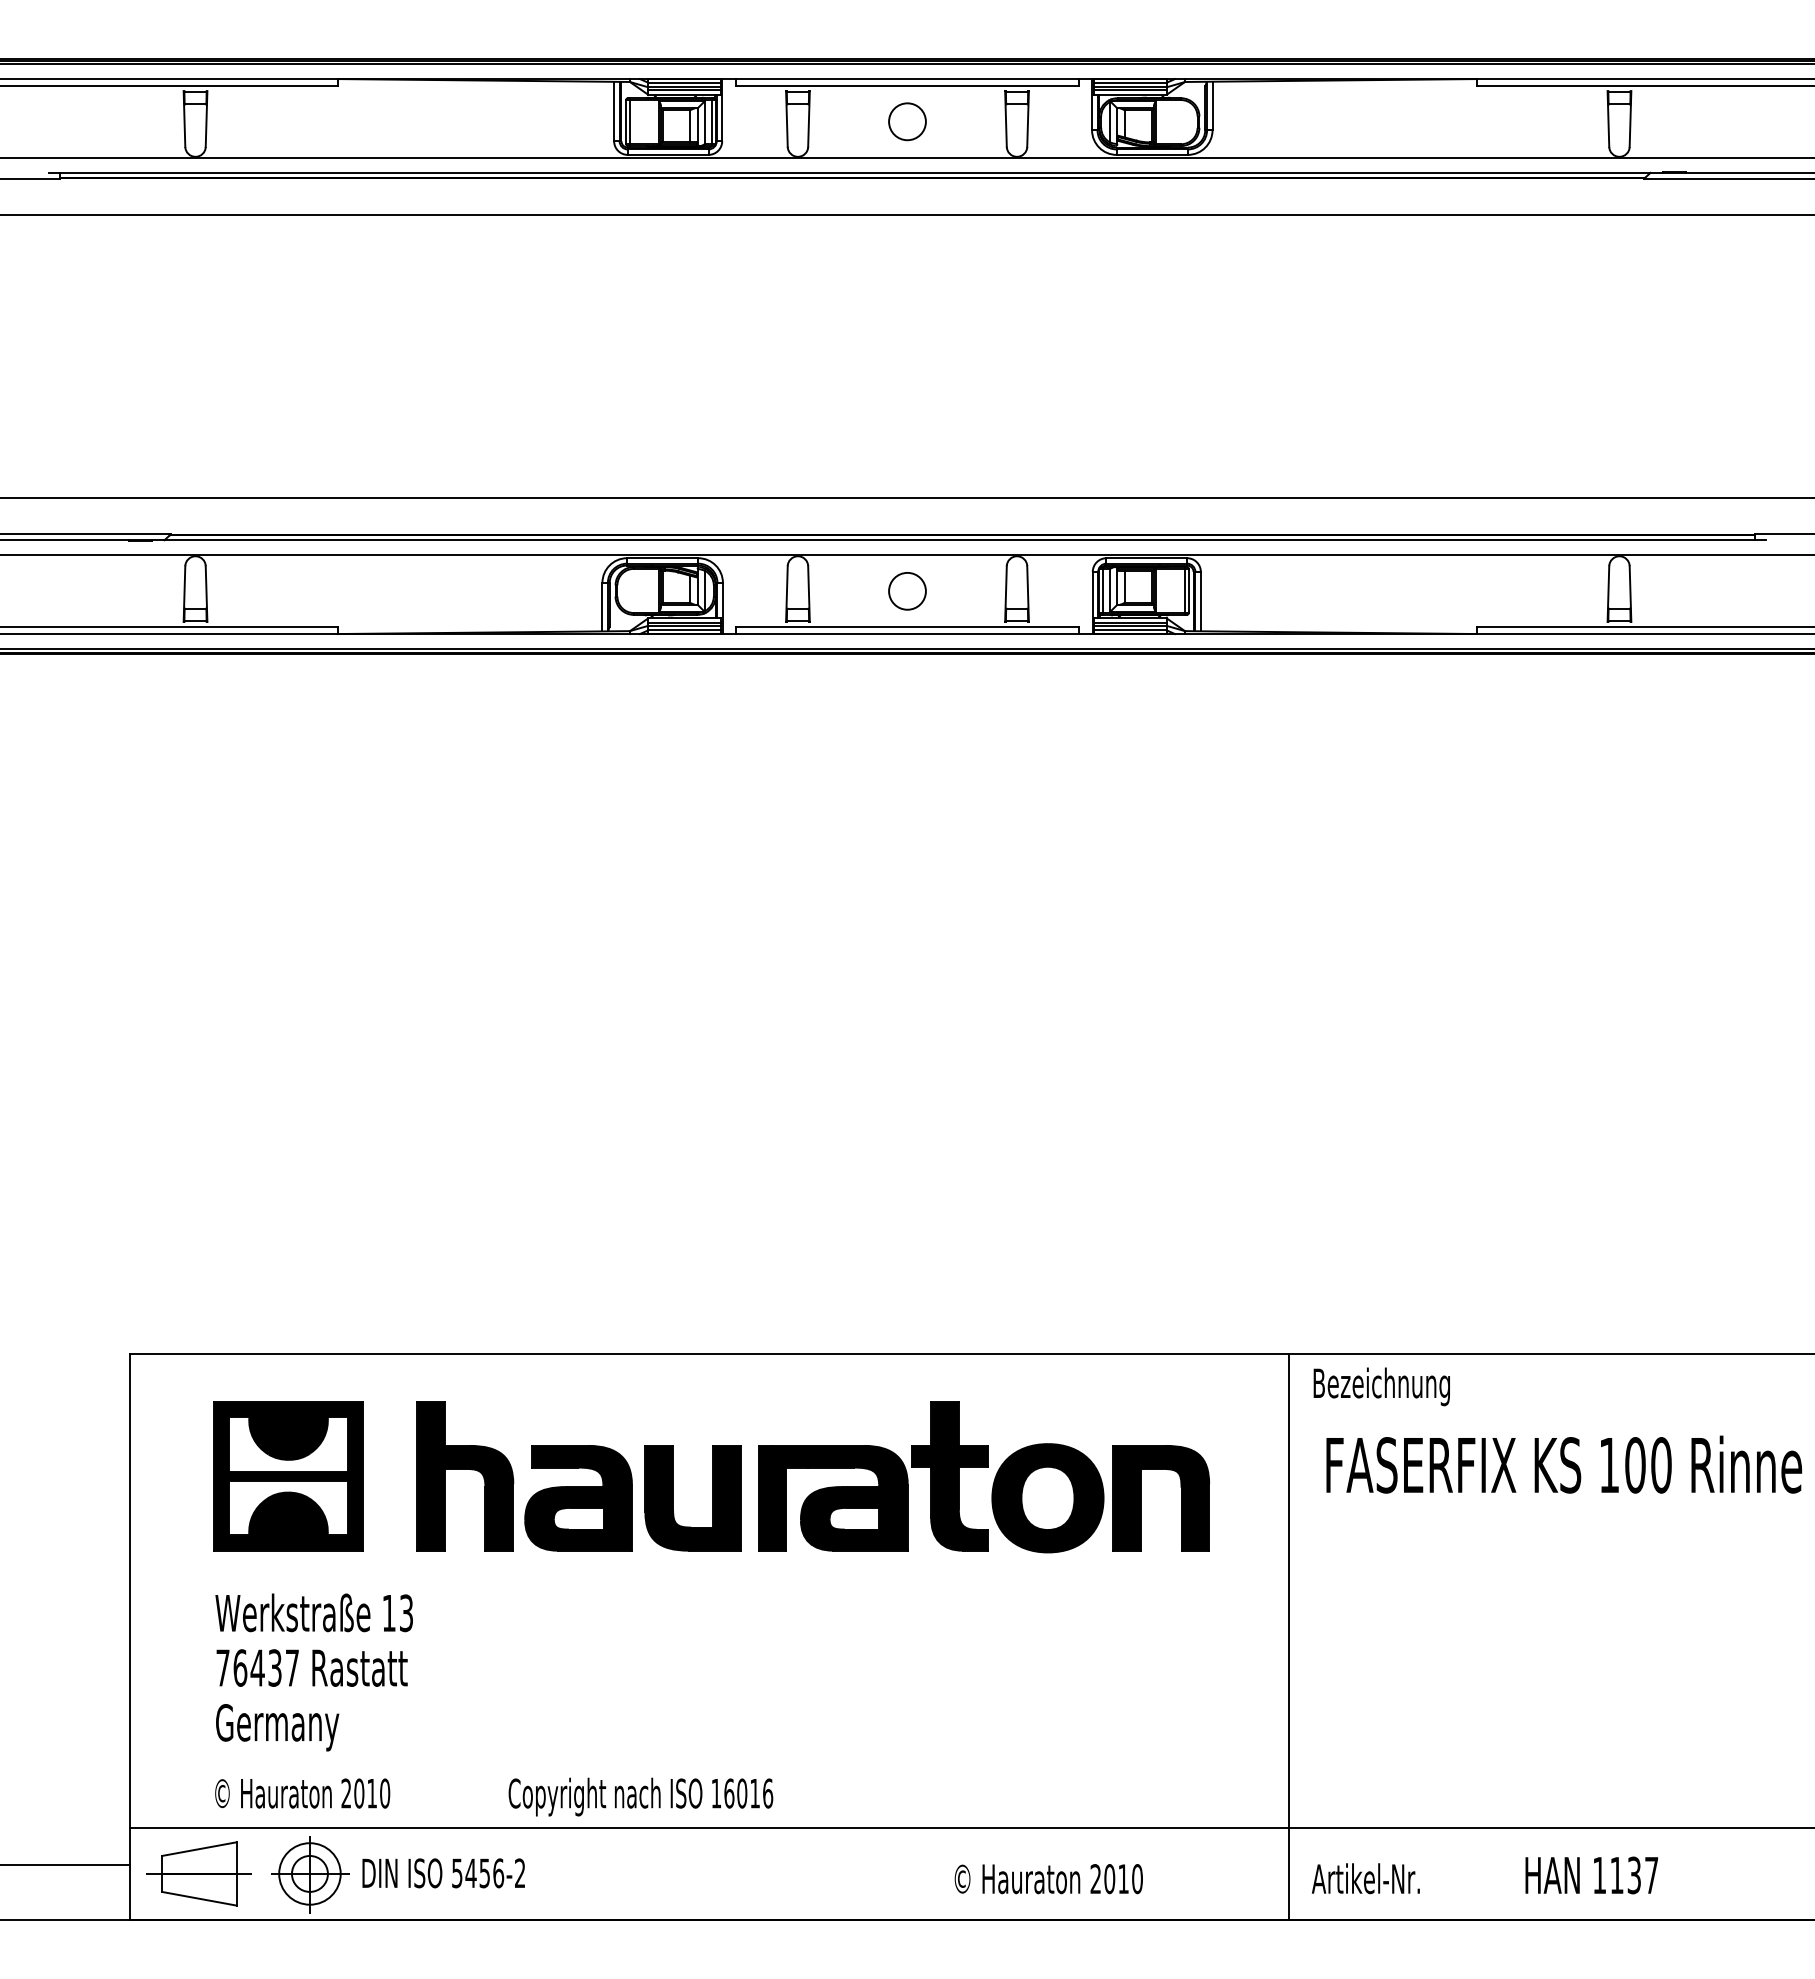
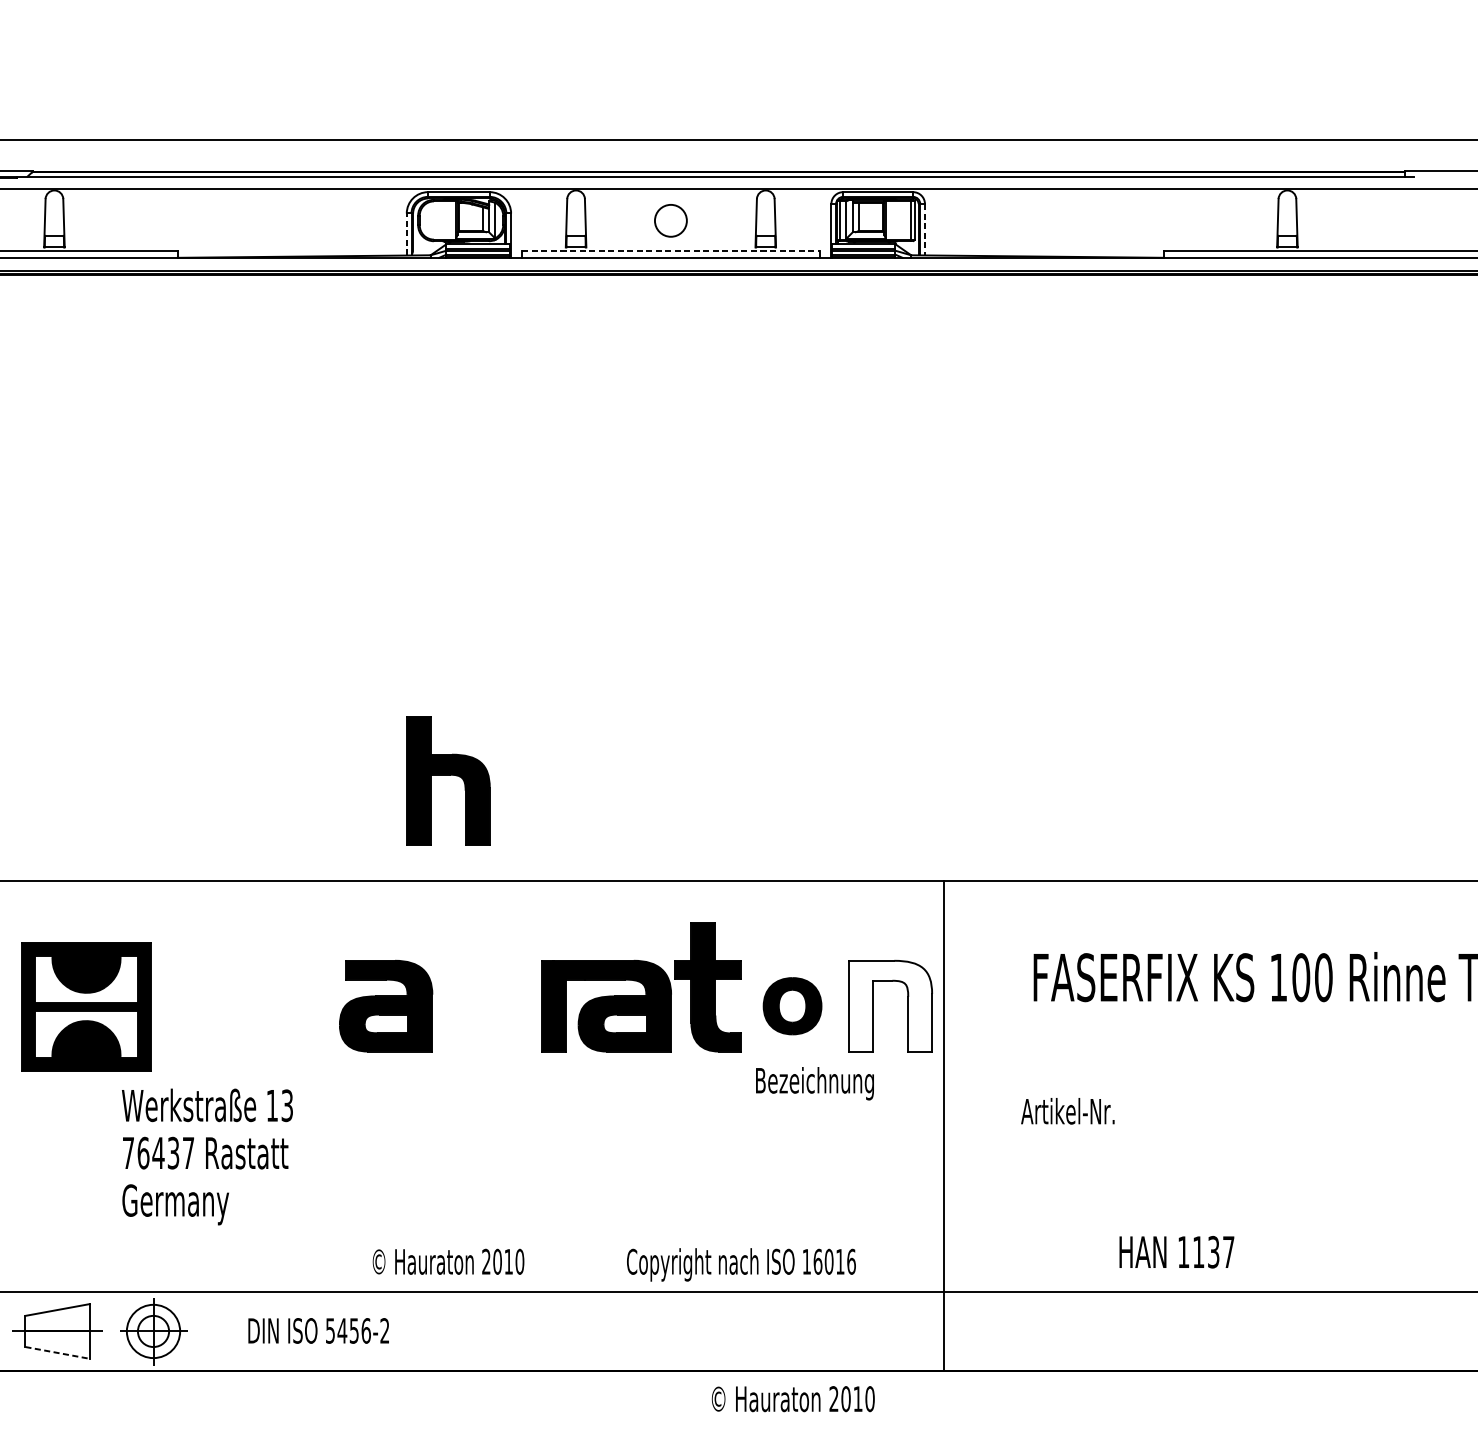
line: (1200, 601) -> (924, 229), solid -> dashed
line: (602, 606) -> (406, 233), solid -> dashed
line: (907, 626) -> (670, 251), solid -> dashed
text: (1381, 1386) -> (814, 1083), moved
part: (465, 1469) -> (448, 775), moved
part: (288, 1476) -> (86, 1007), moved
fill: (1161, 1497) -> (890, 1005), removed
part: (673, 1498) -> (468, 1006), removed
part: (1047, 1498) -> (792, 1006), size x0.6
line: (1288, 1636) -> (943, 1125), moved
text: (313, 1672) -> (206, 1157), moved
text: (494, 1796) -> (614, 1264), moved
text: (443, 1873) -> (318, 1331), moved
text: (1591, 1875) -> (1176, 1252), moved
text: (1365, 1878) -> (1067, 1111), moved
text: (1048, 1879) -> (793, 1399), moved
line: (199, 1898) -> (57, 1352), solid -> dashed

